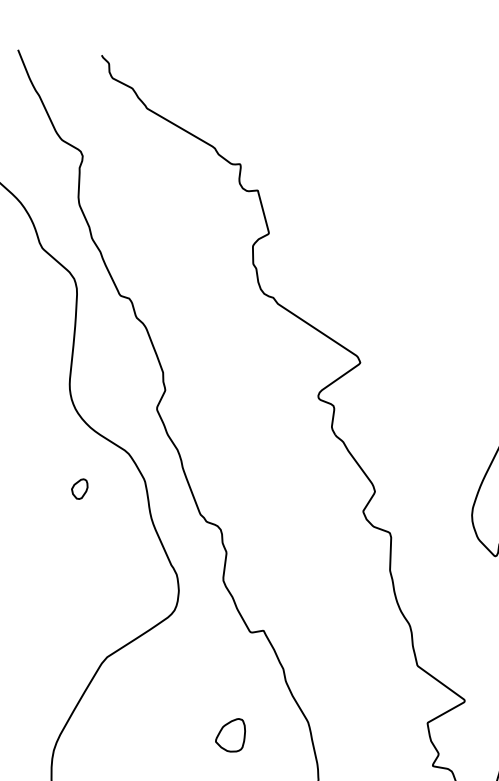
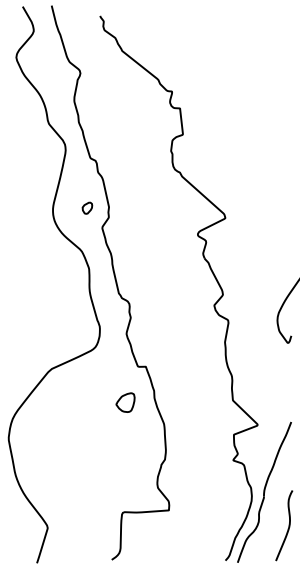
part: (79, 488) -> (87, 207), moved
part: (230, 735) -> (125, 402), moved

